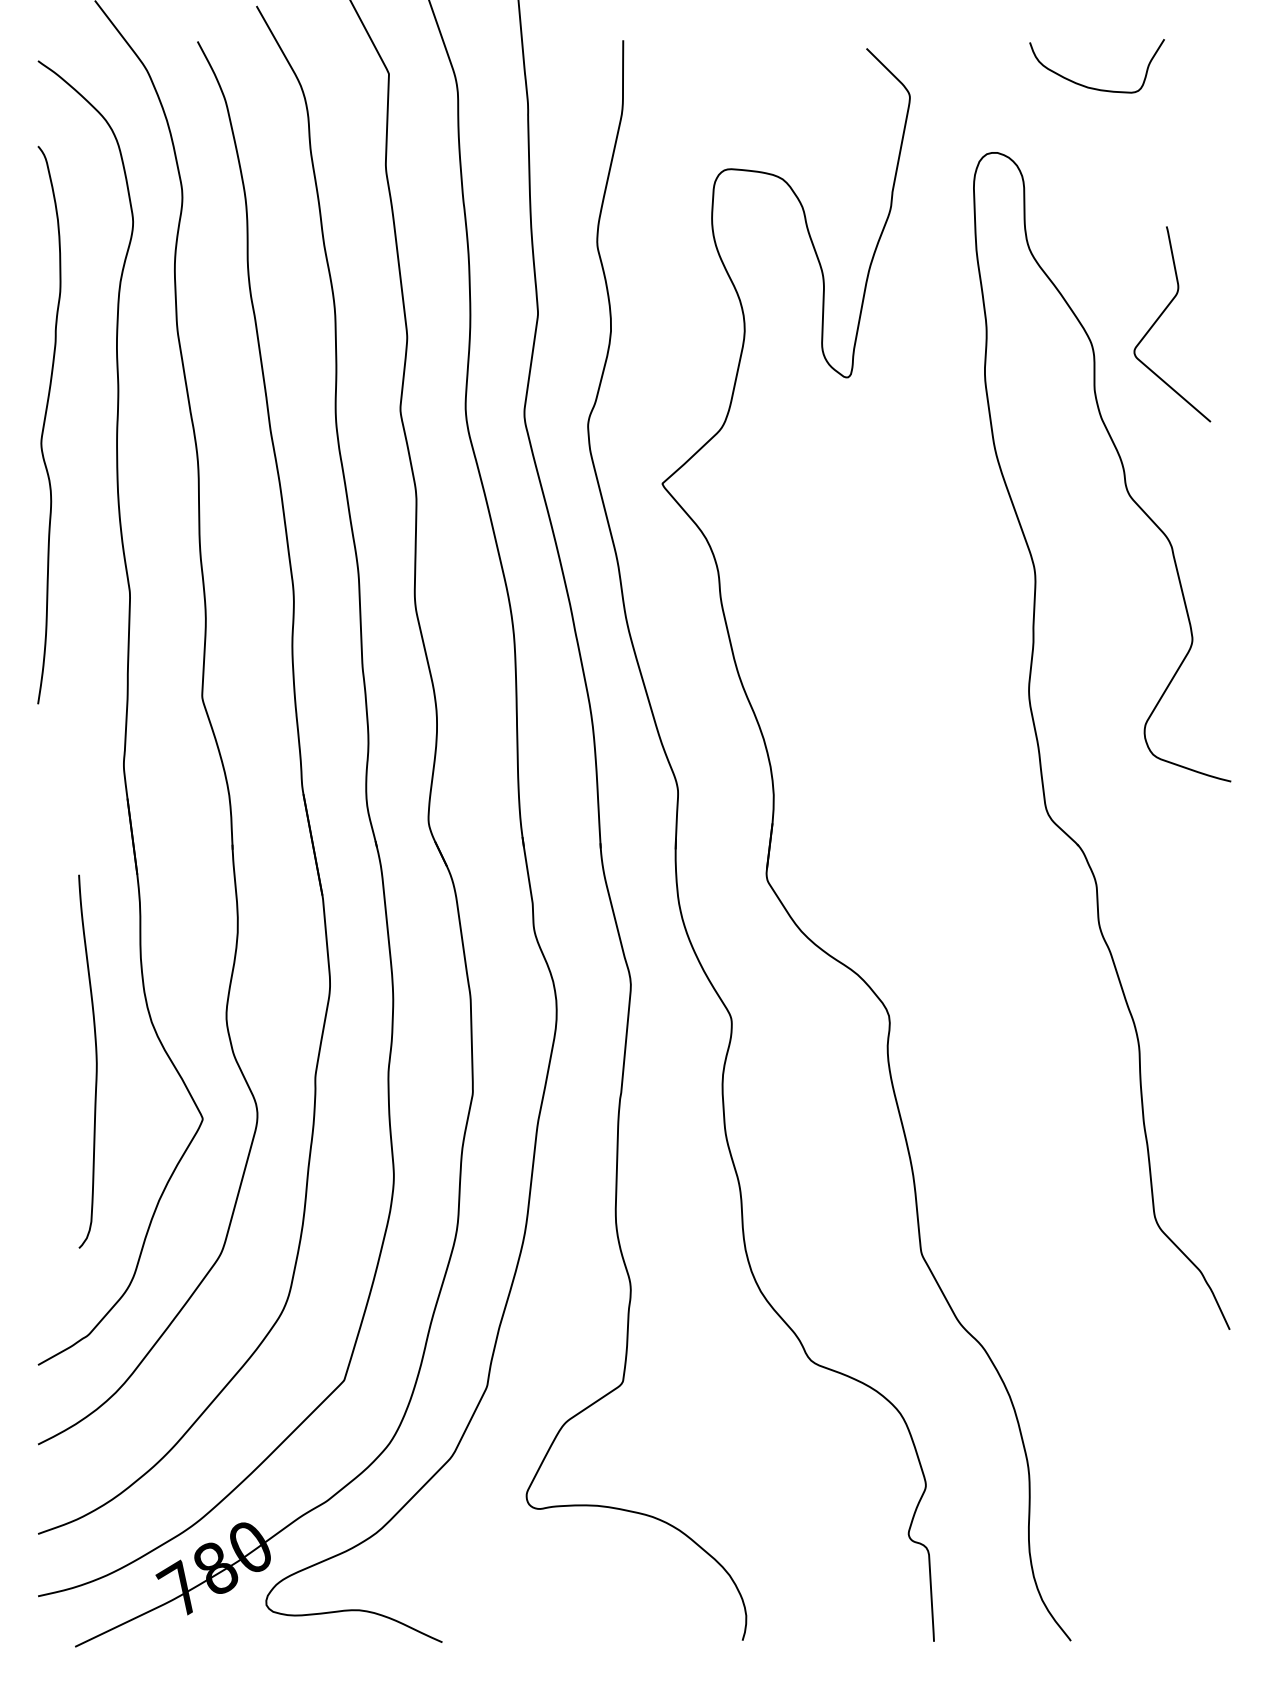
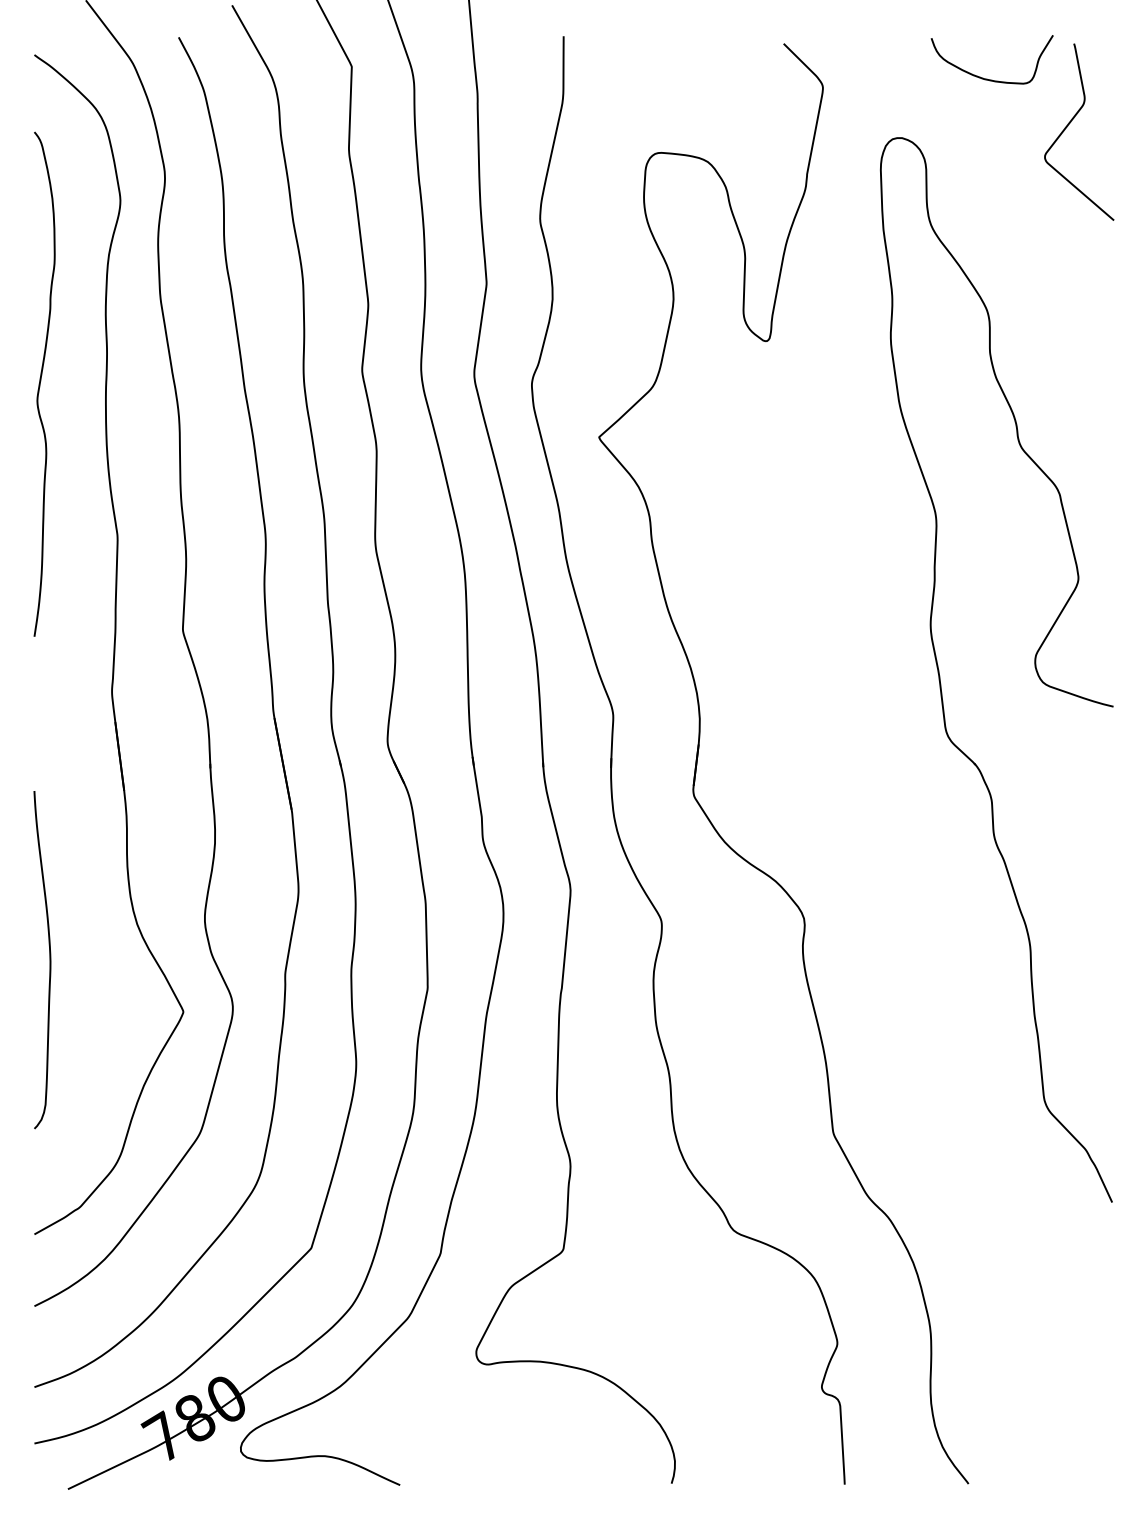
curve: (1160, 317) -> (1068, 125), moved
curve: (95, 1061) -> (49, 959), moved

